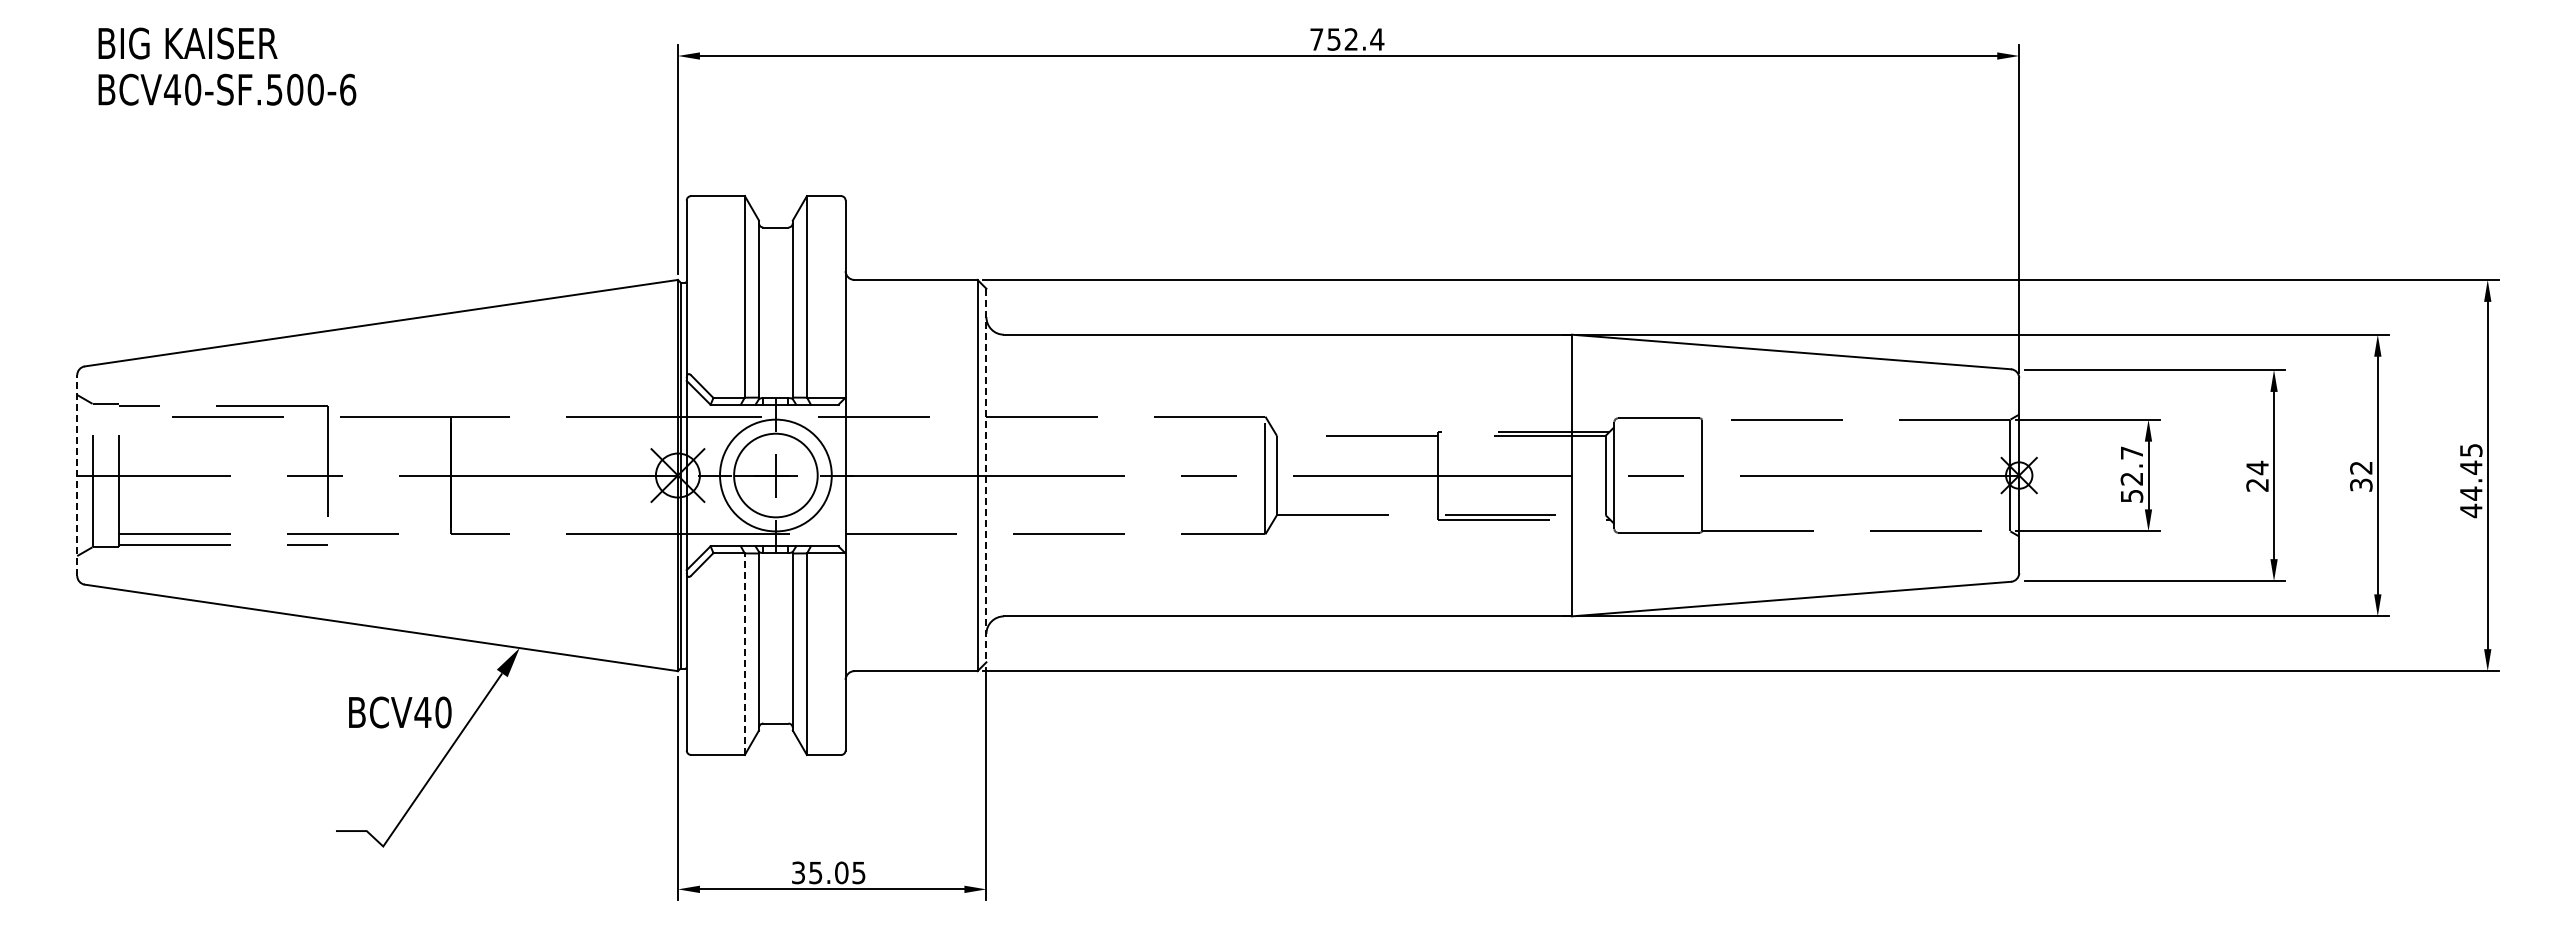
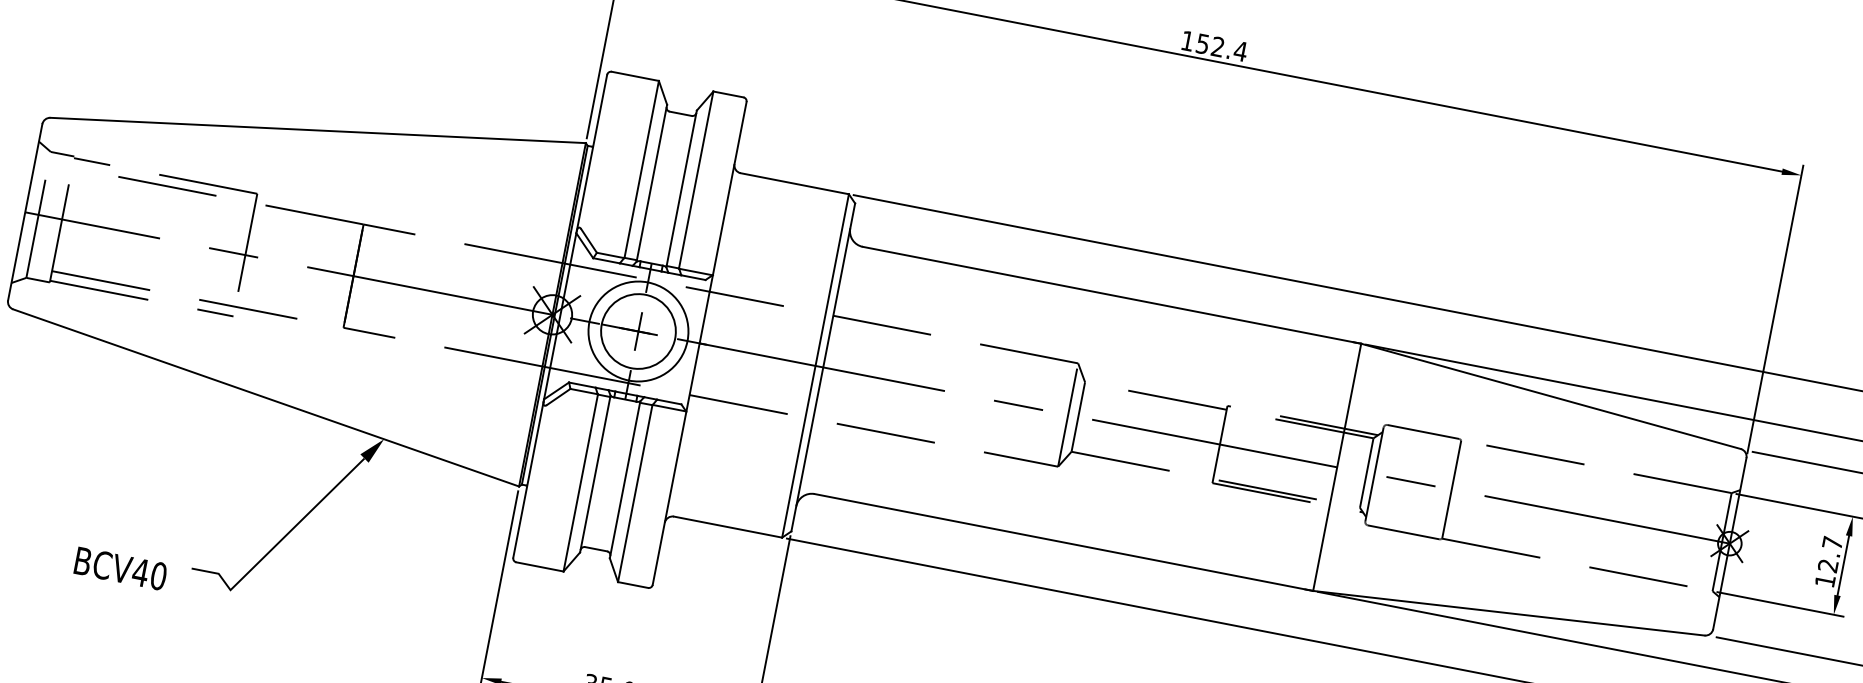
text: (1316, 39) -> (1187, 41), 752.4 -> 152.4
line: (77, 475) -> (25, 212), dashed -> solid
line: (986, 475) -> (823, 367), dashed -> solid
text: (2132, 496) -> (1825, 581), 52.7 -> 12.7
line: (744, 654) -> (580, 483), dashed -> solid
text: (400, 712) -> (121, 568), moved

